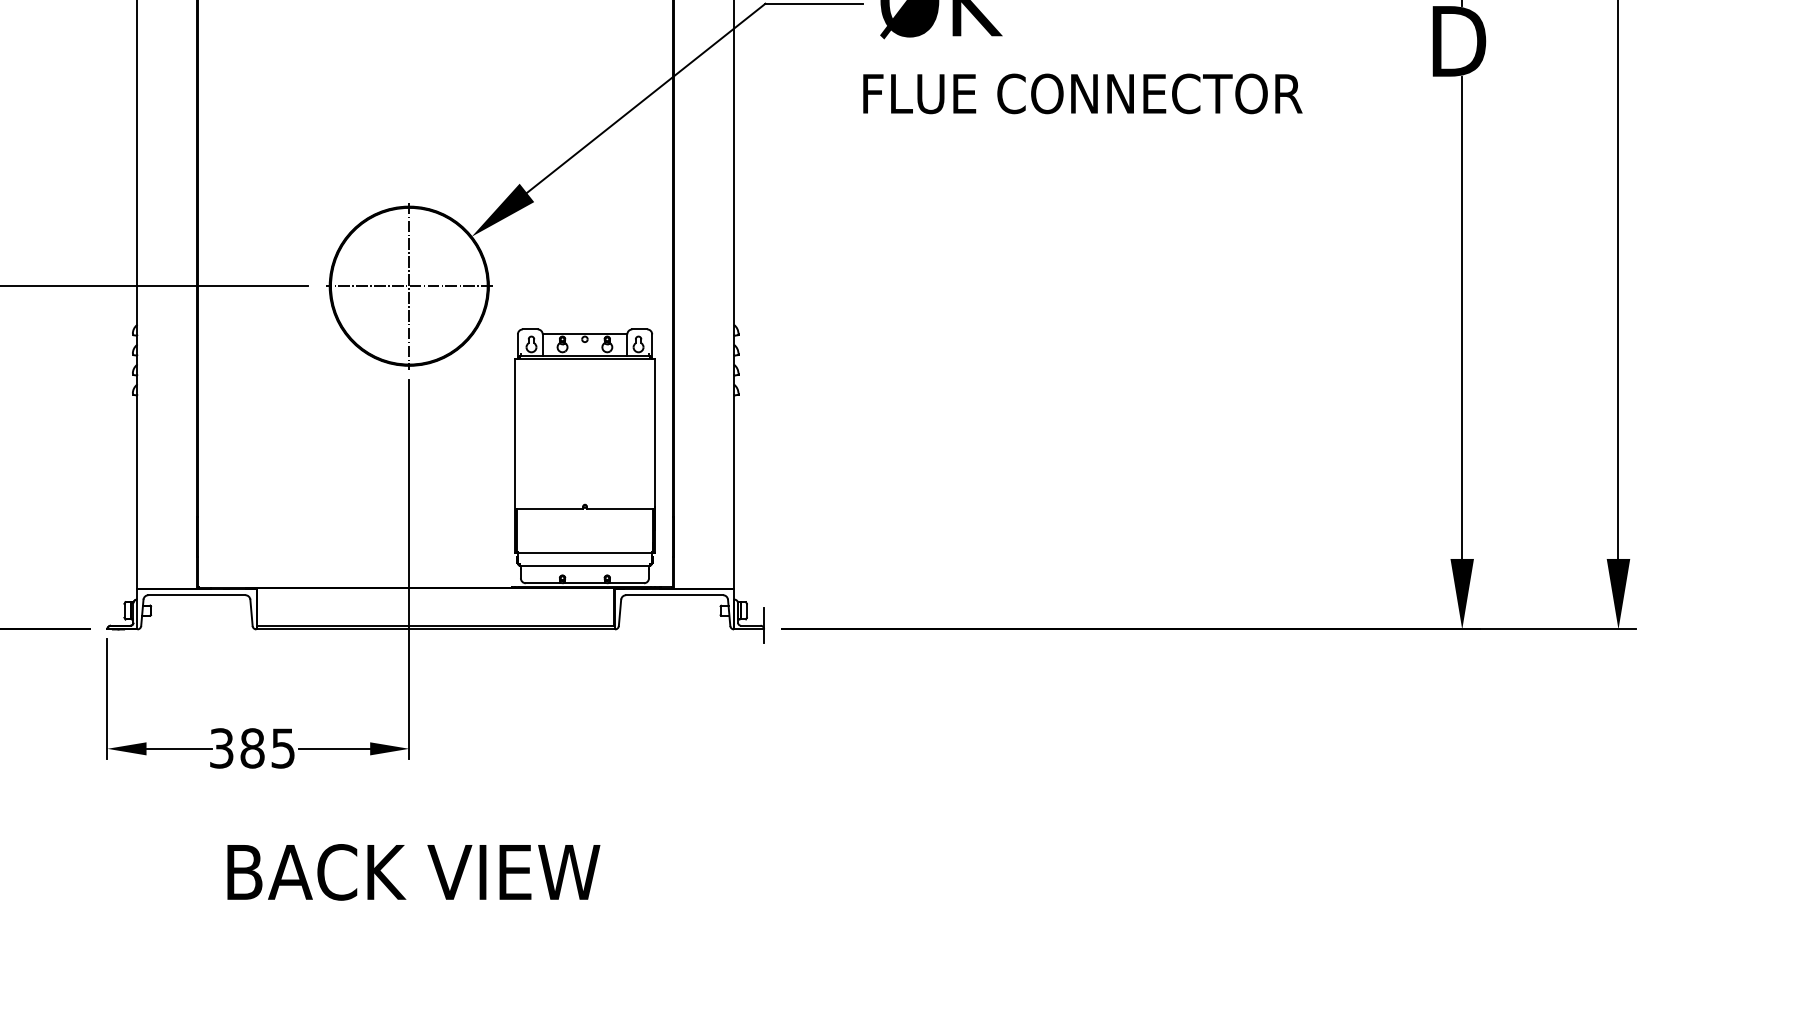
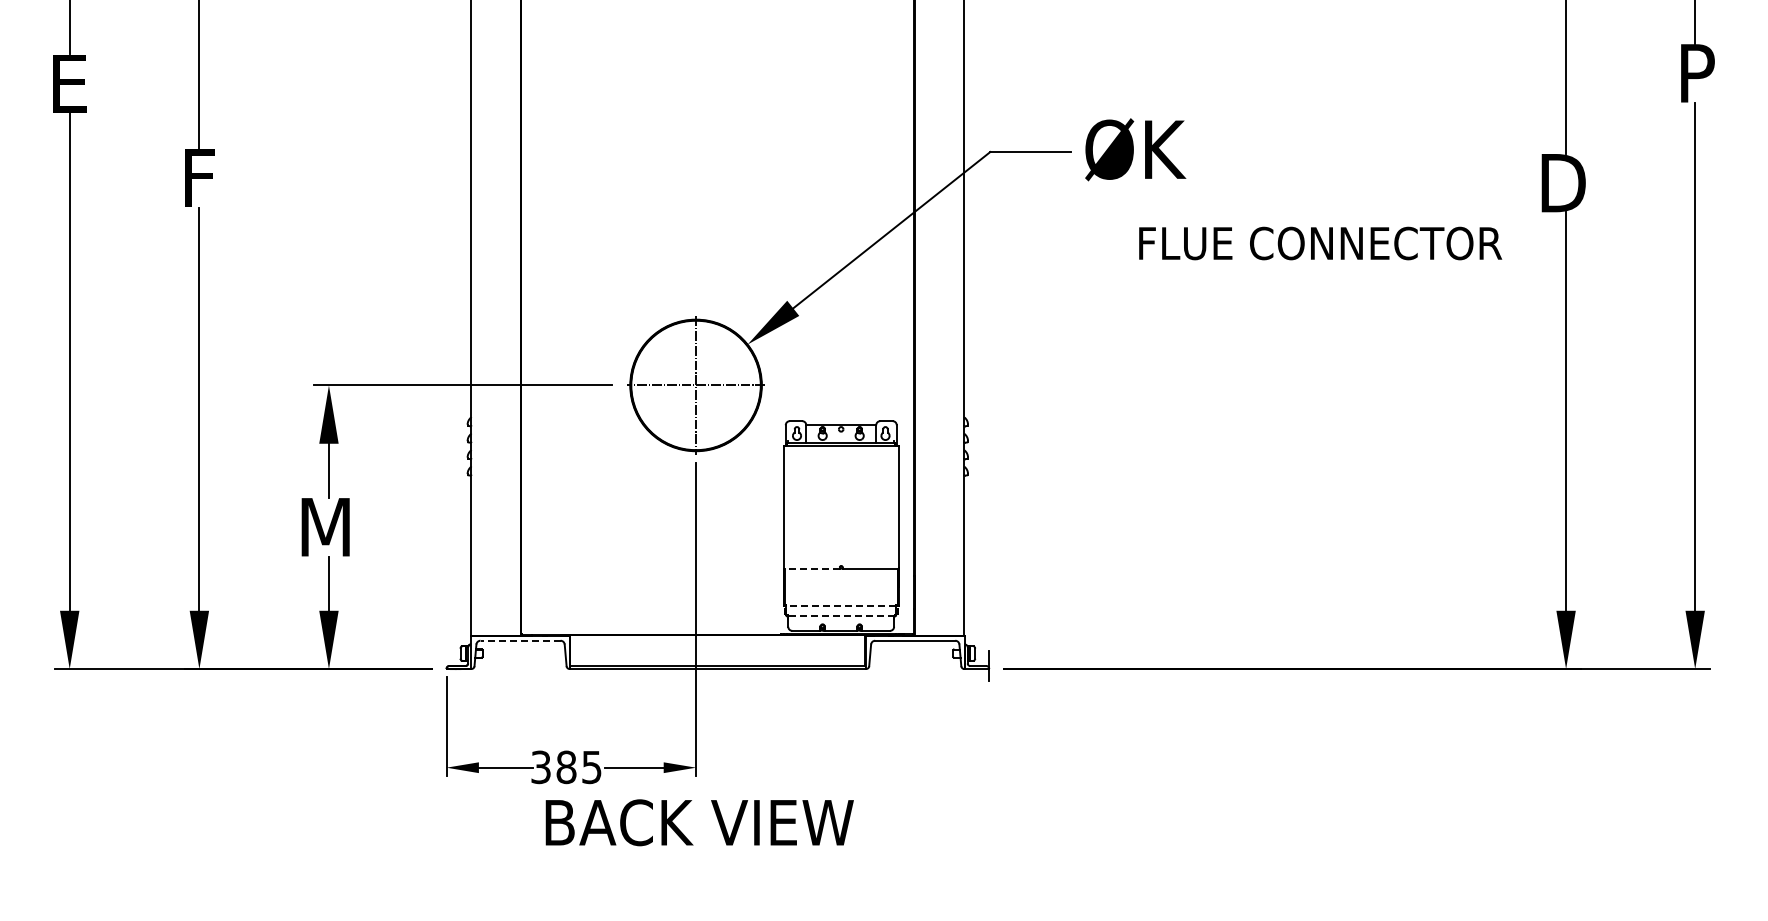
text: (1082, 93) -> (1320, 243), moved
line: (550, 508) -> (812, 569), solid -> dashed
line: (585, 553) -> (841, 606), solid -> dashed
line: (585, 565) -> (841, 616), solid -> dashed
line: (196, 594) -> (520, 640), solid -> dashed
text: (413, 872) -> (699, 822), moved

